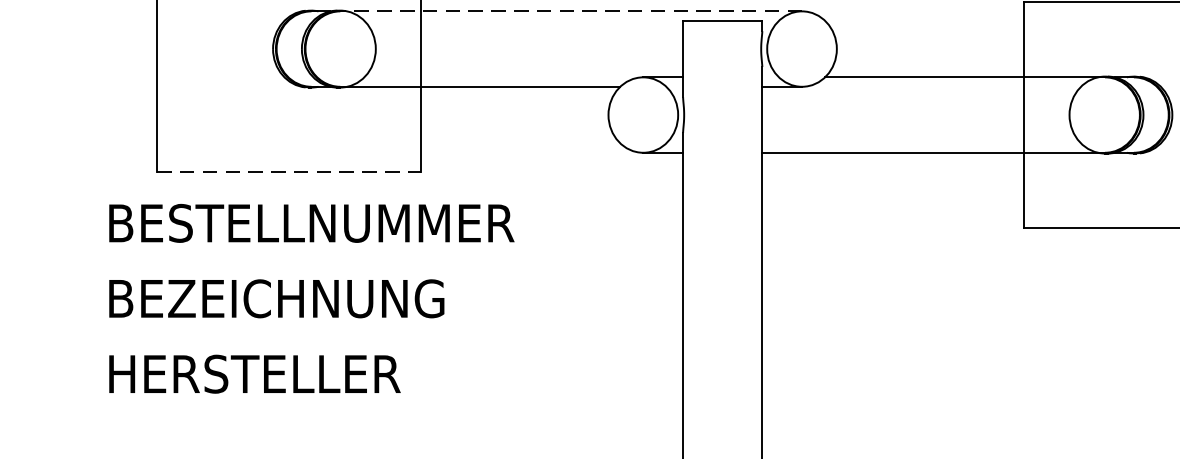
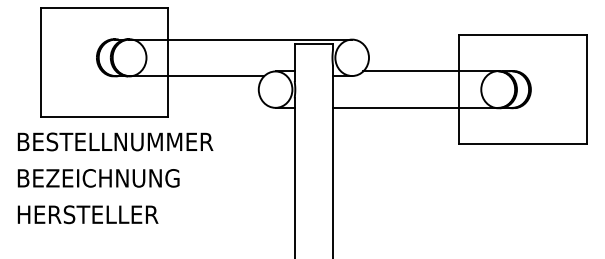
line: (570, 11) -> (240, 39), dashed -> solid
line: (288, 170) -> (104, 116), dashed -> solid

